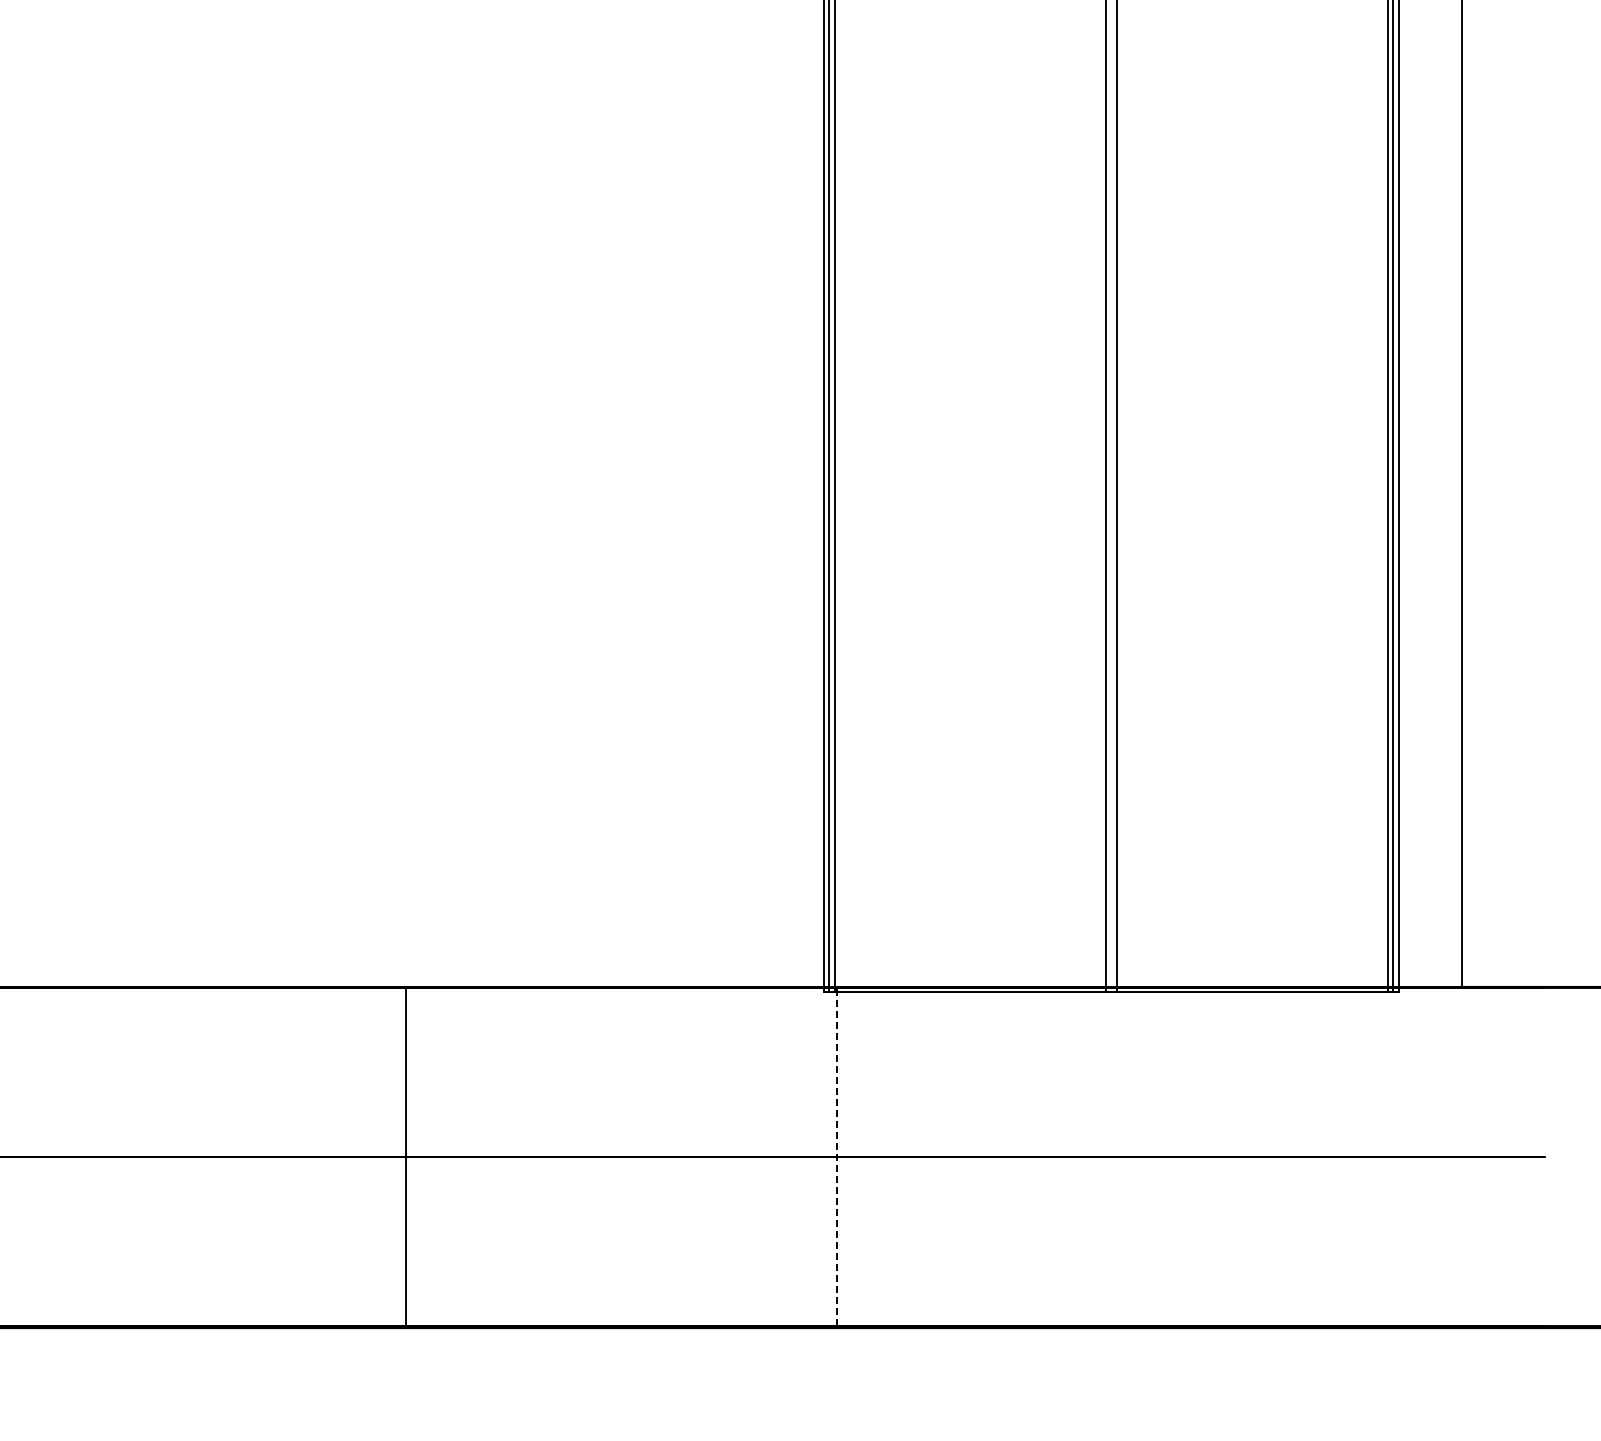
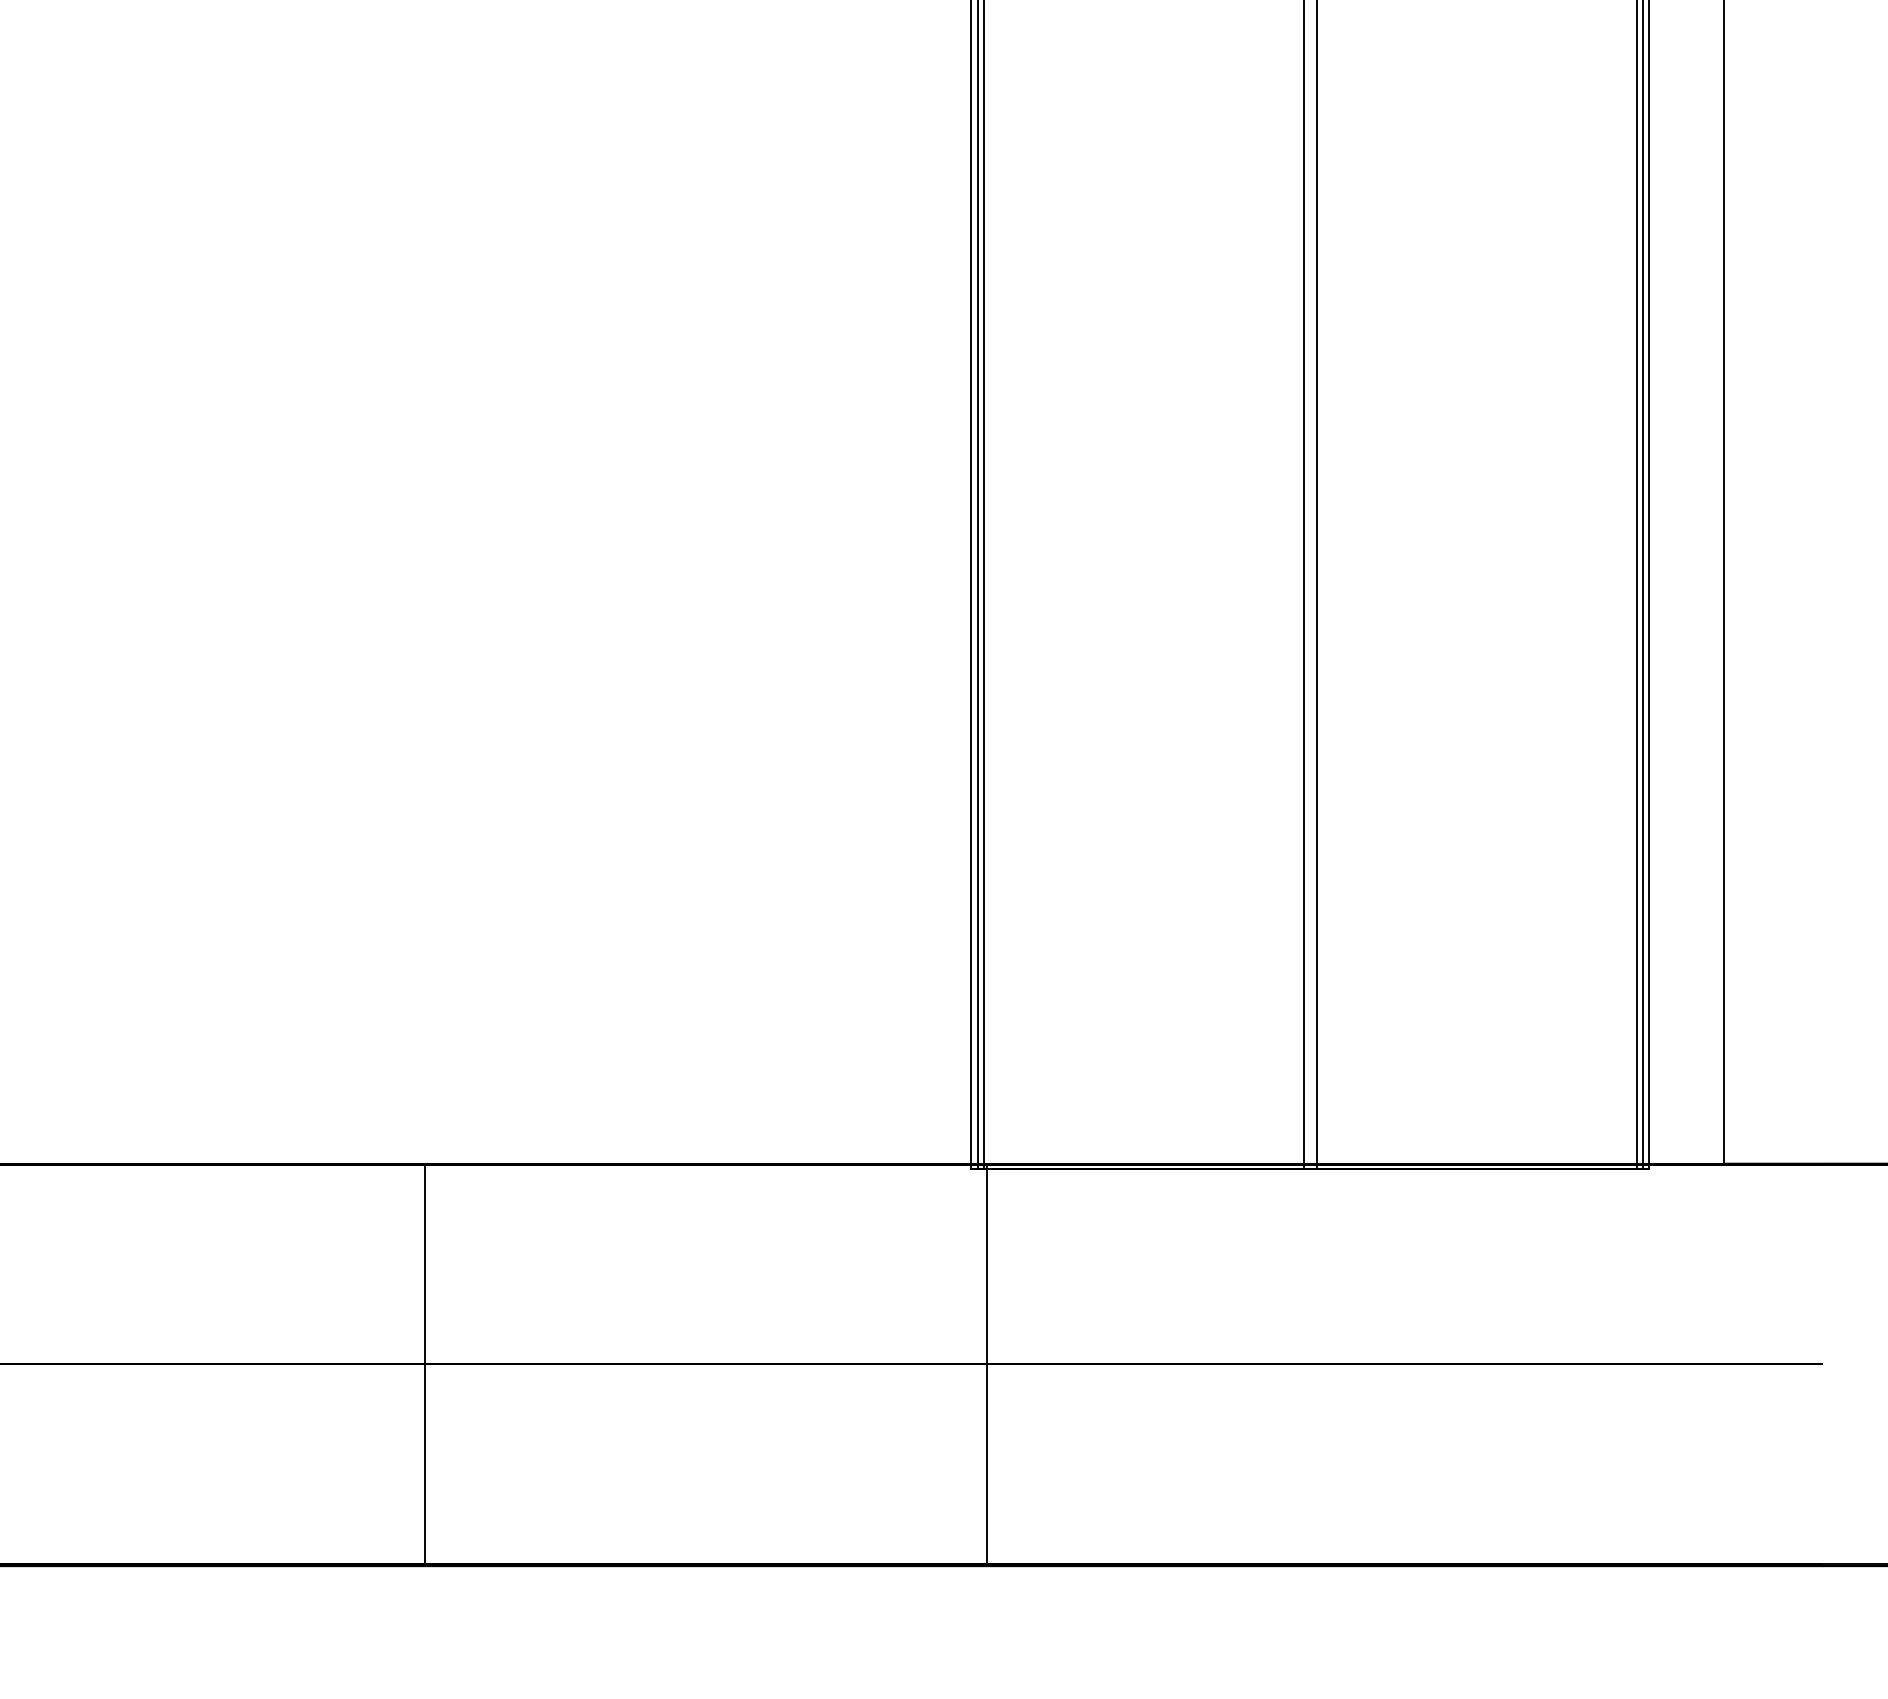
line: (406, 1156) -> (425, 1363), moved
line: (836, 1156) -> (986, 1363), dashed -> solid

